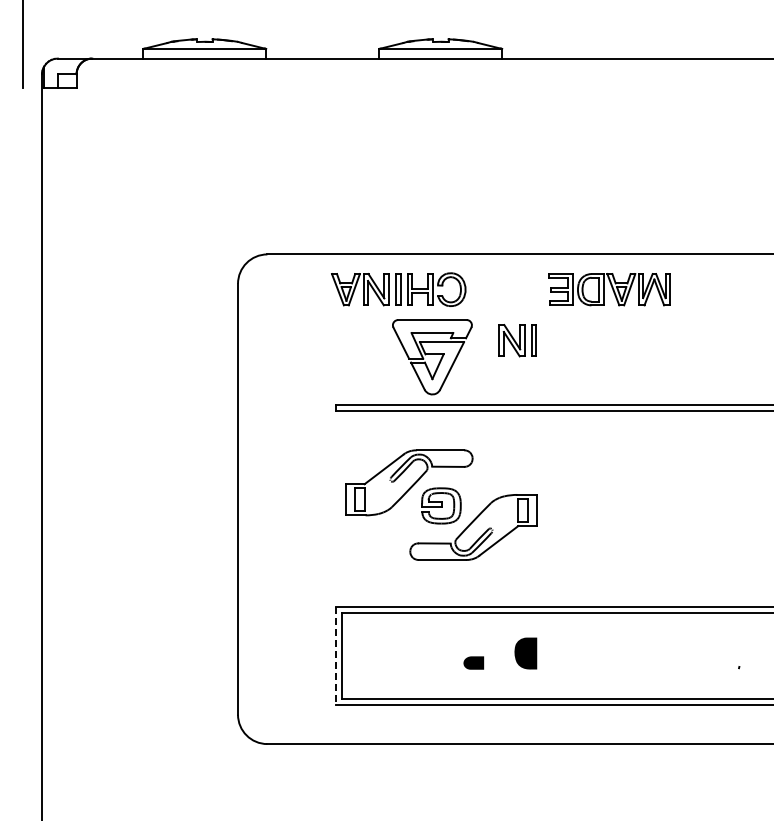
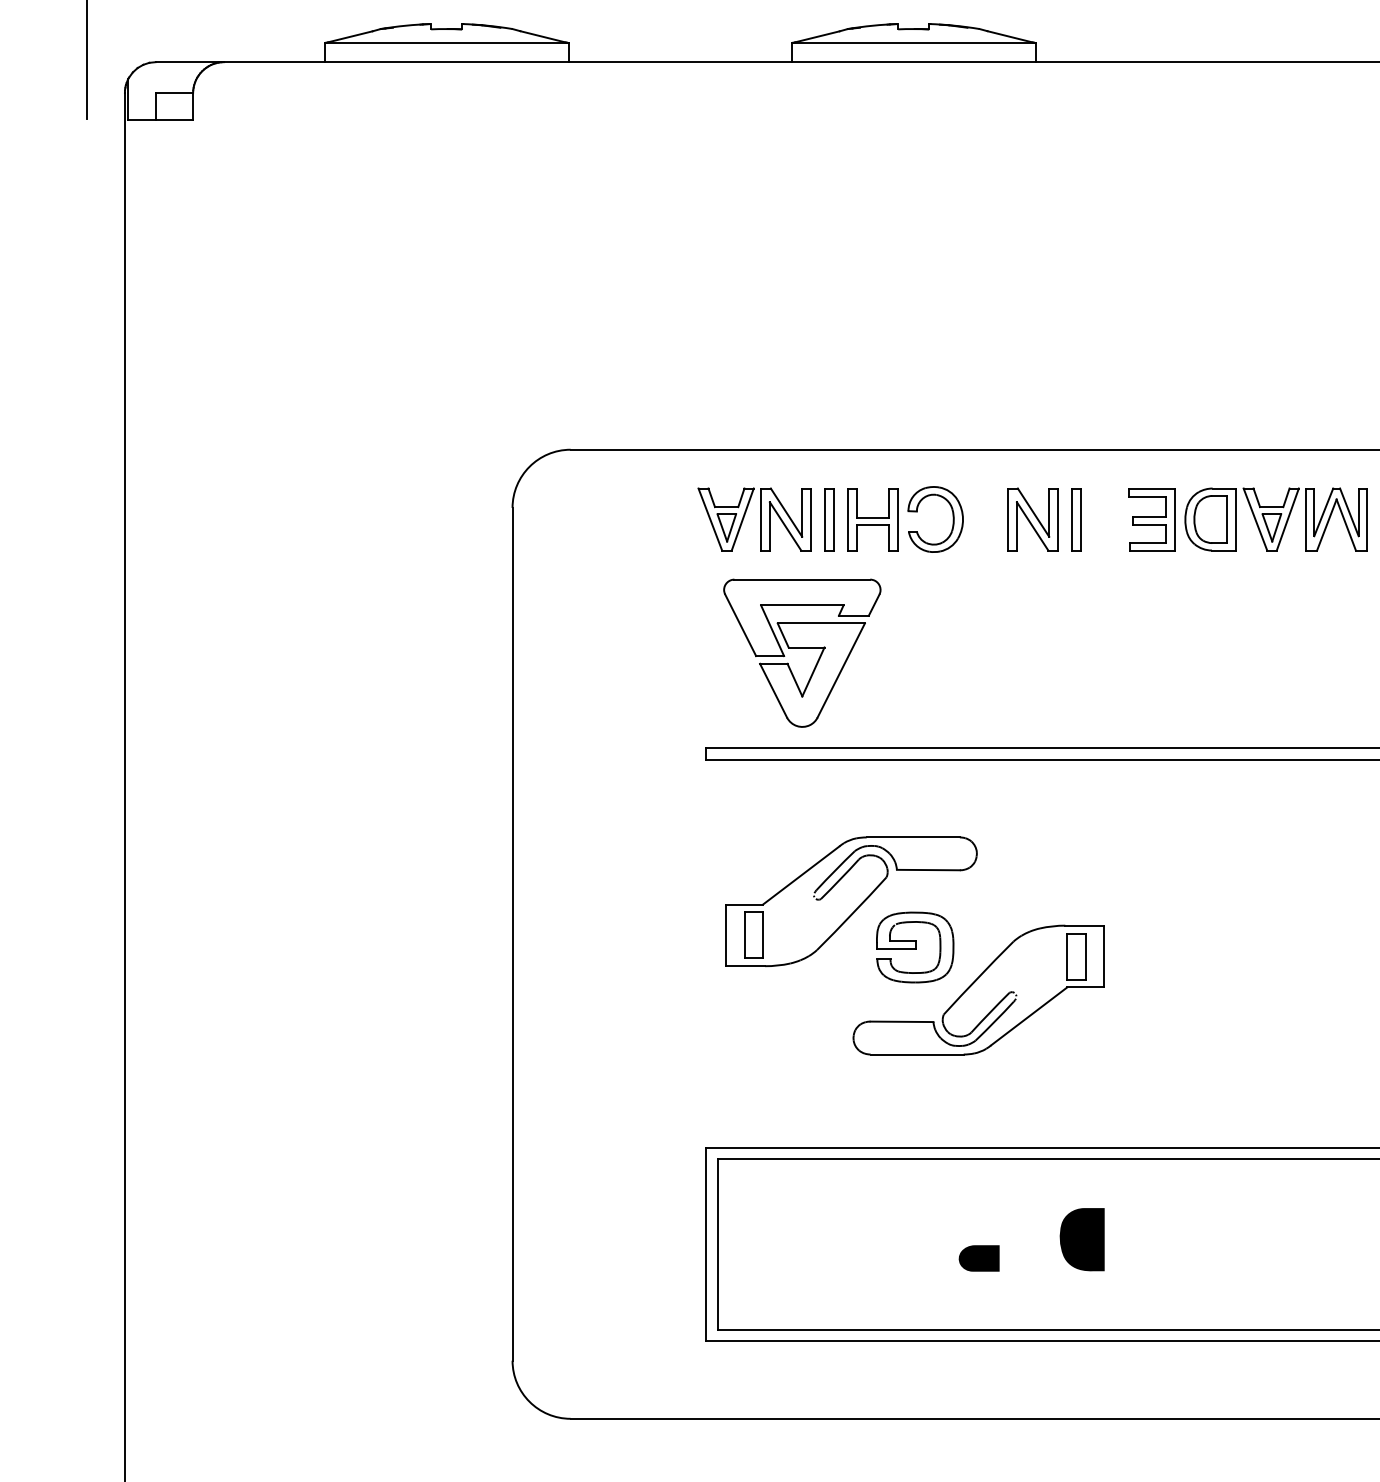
part: (517, 340) -> (1043, 519), moved
part: (432, 357) -> (802, 653), moved
line: (335, 655) -> (705, 1243), dashed -> solid

